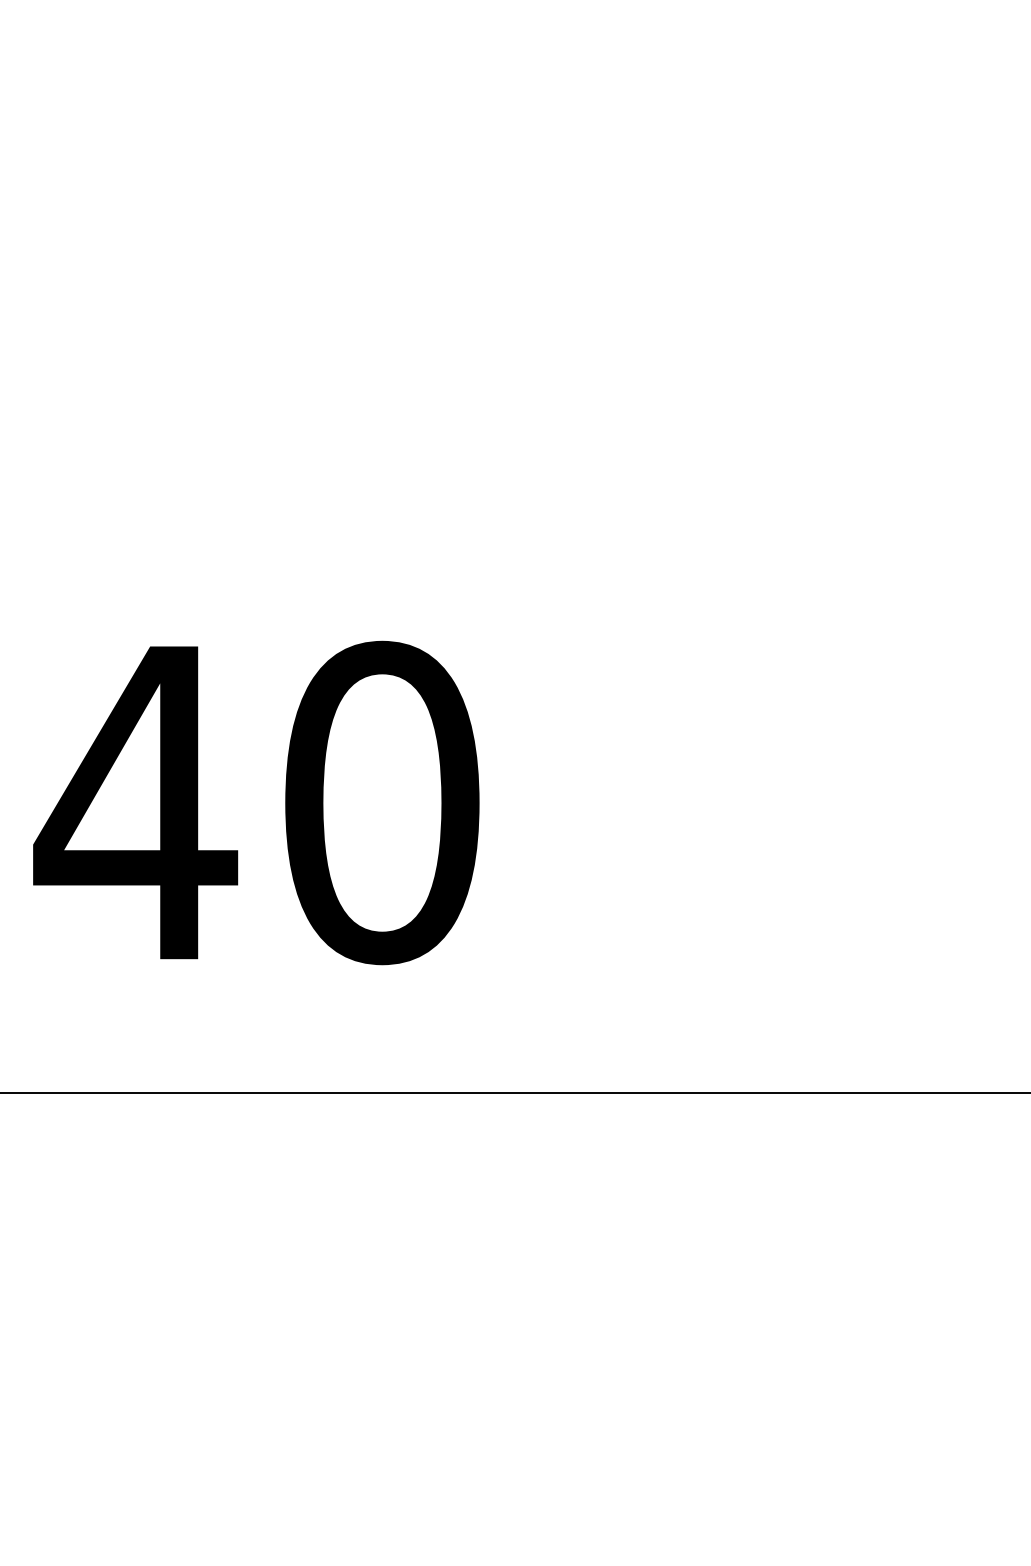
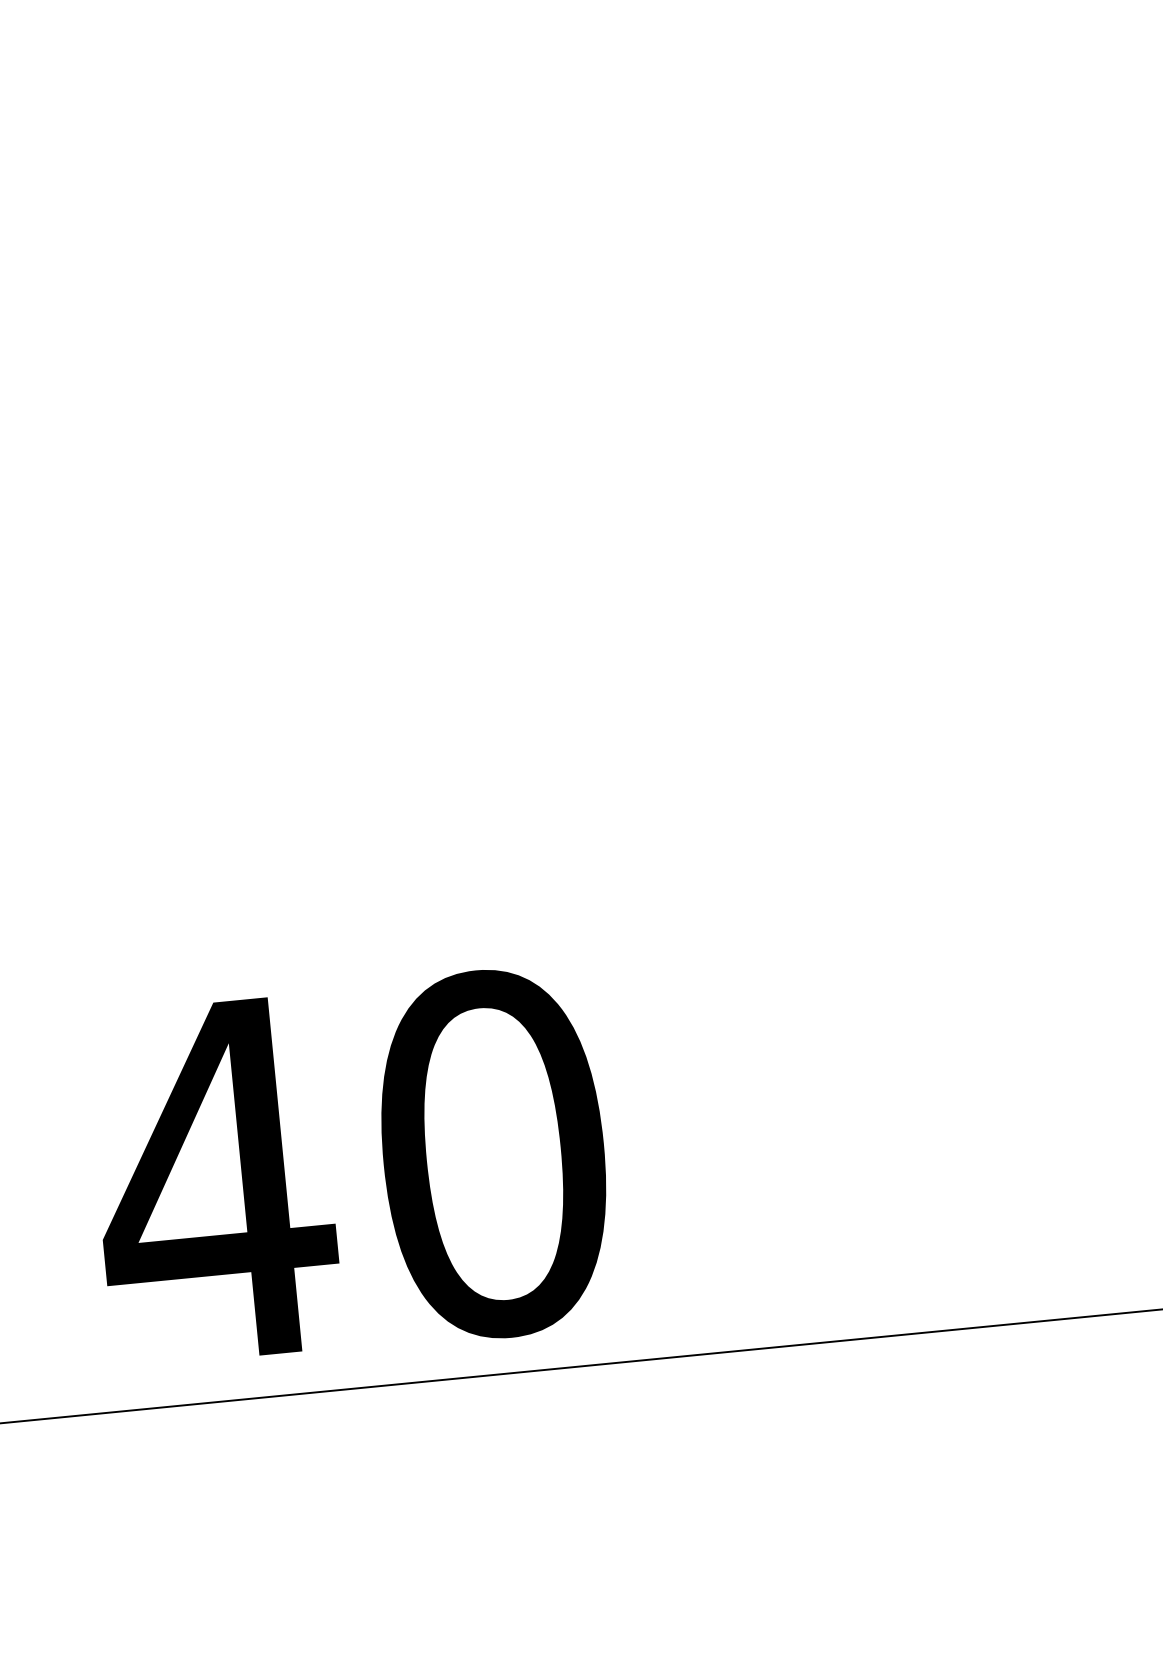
text: (256, 802) -> (351, 1167), moved

